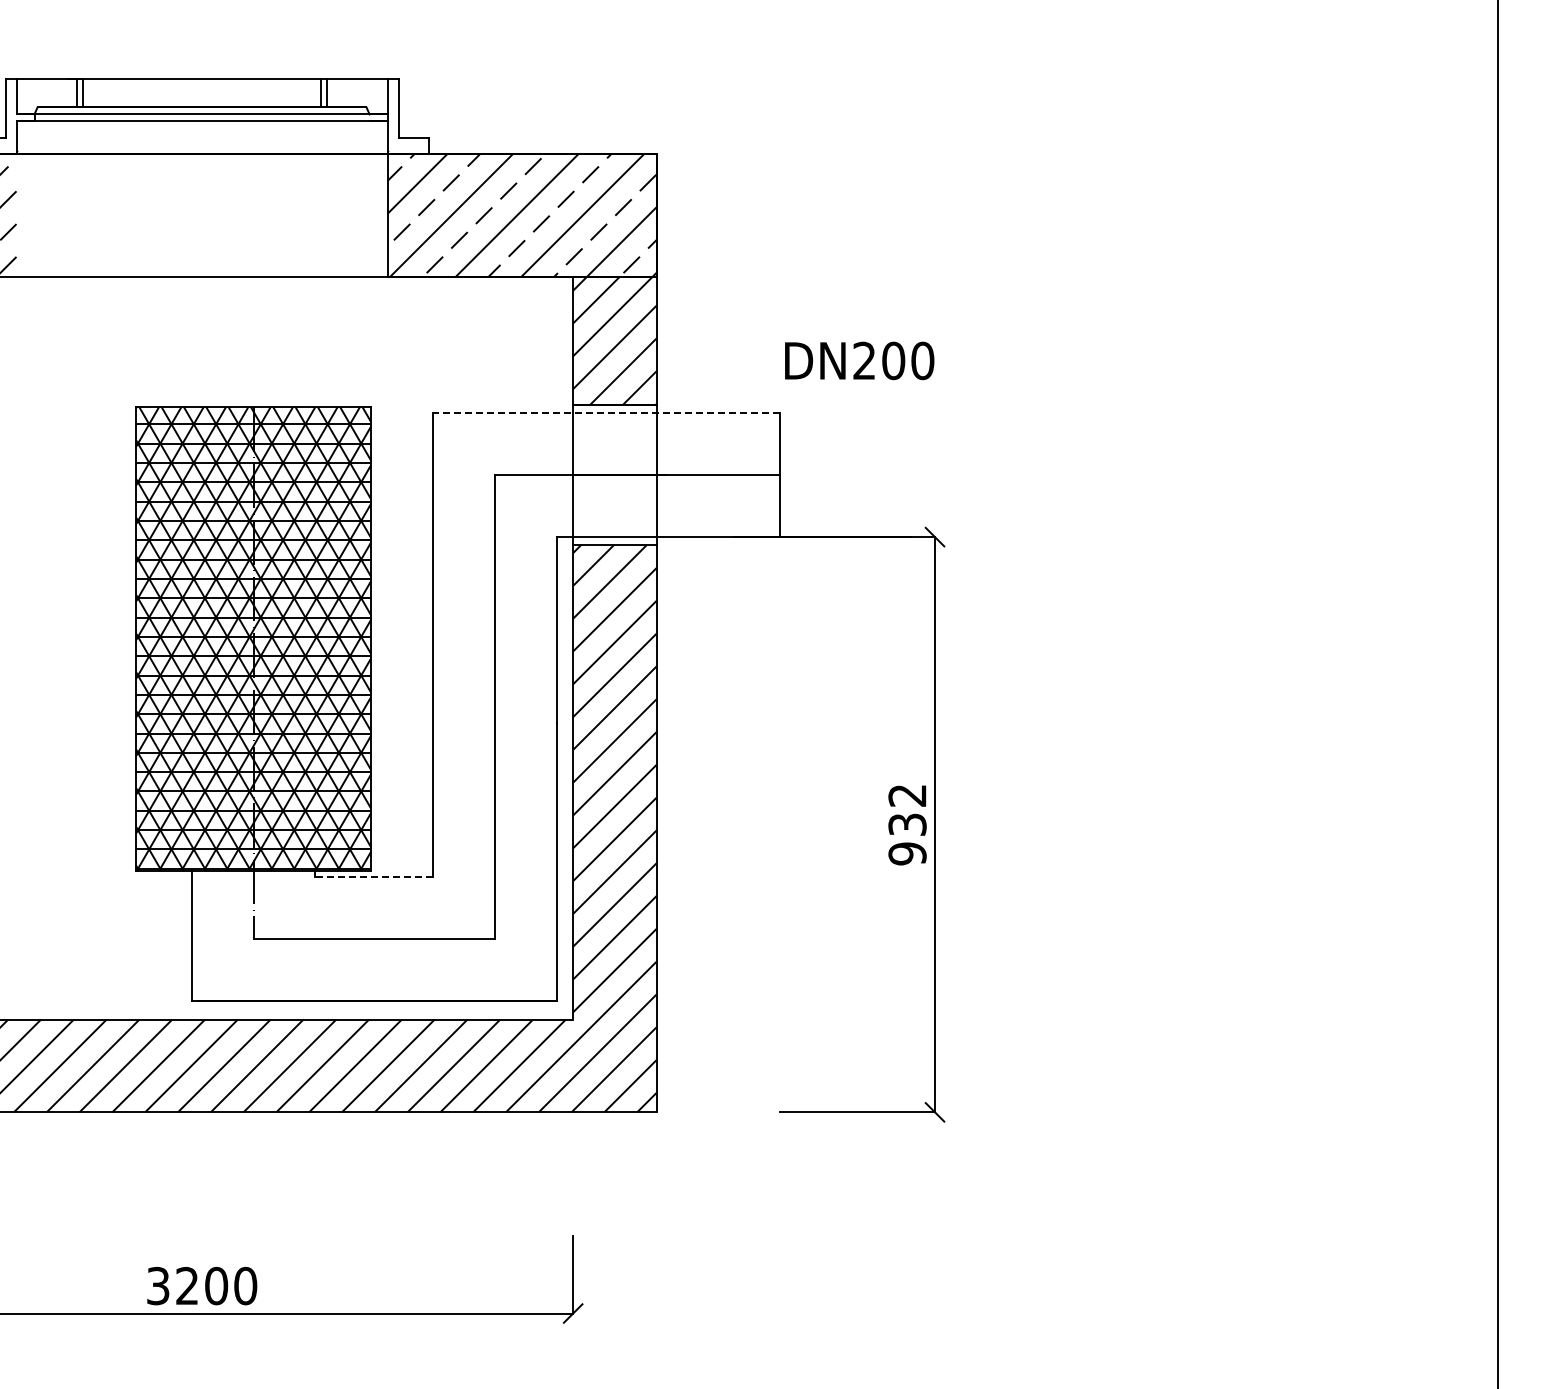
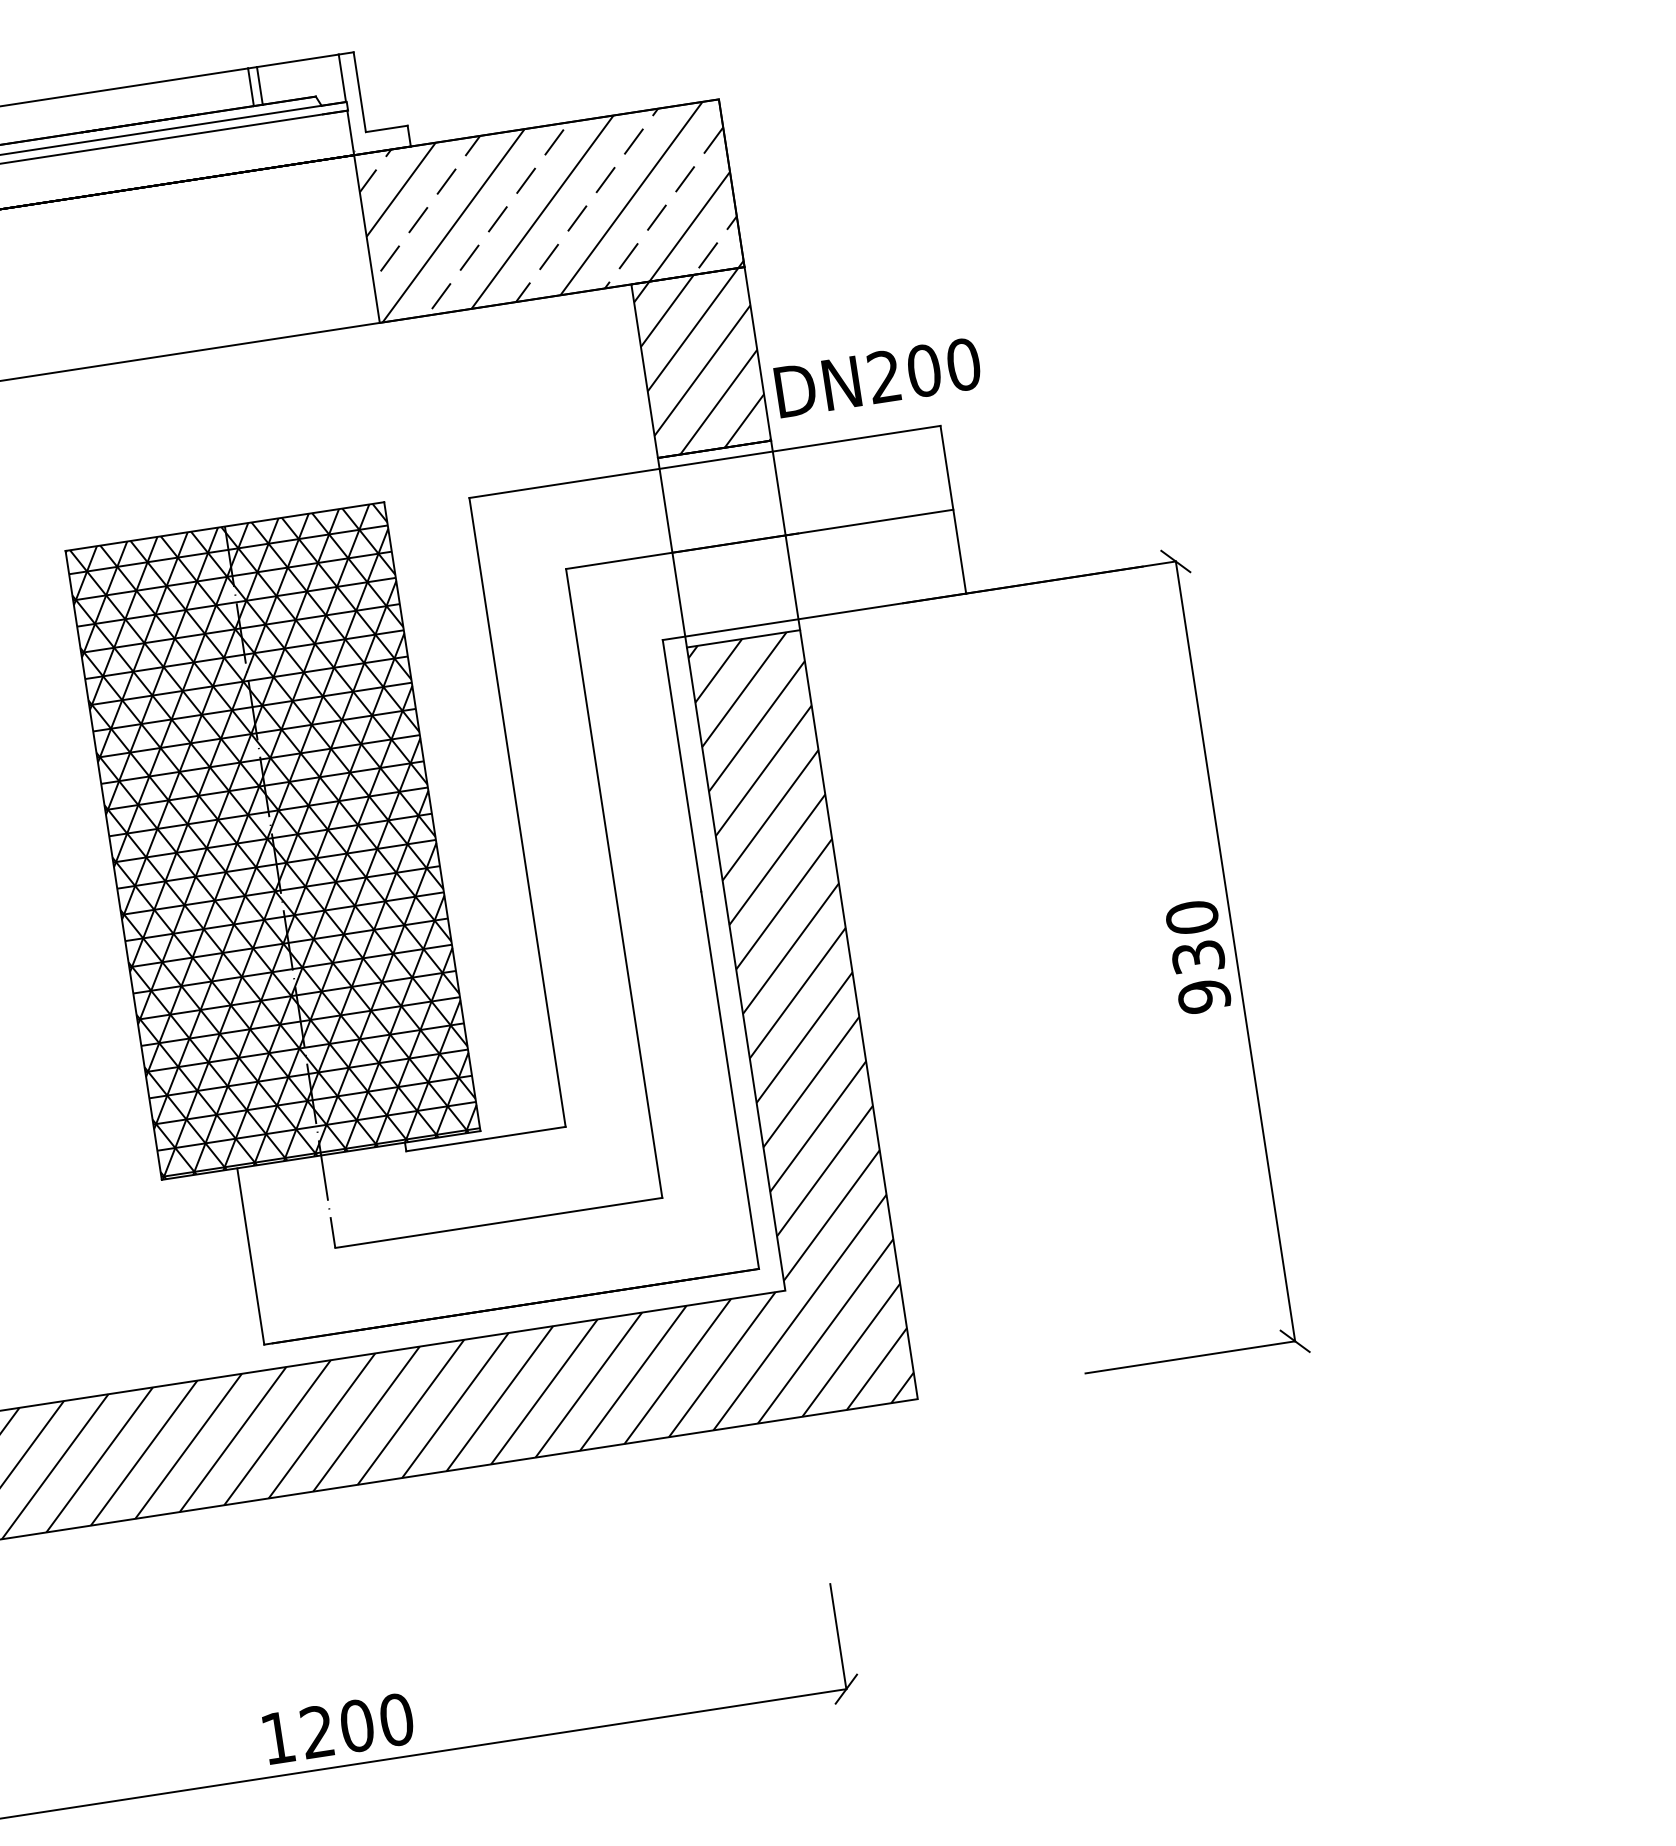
text: (859, 360) -> (877, 377), moved
line: (606, 413) -> (704, 462), dashed -> solid
text: (907, 795) -> (1192, 917), 932 -> 930
line: (374, 877) -> (486, 1139), dashed -> solid
text: (158, 1285) -> (278, 1737), 3200 -> 1200

